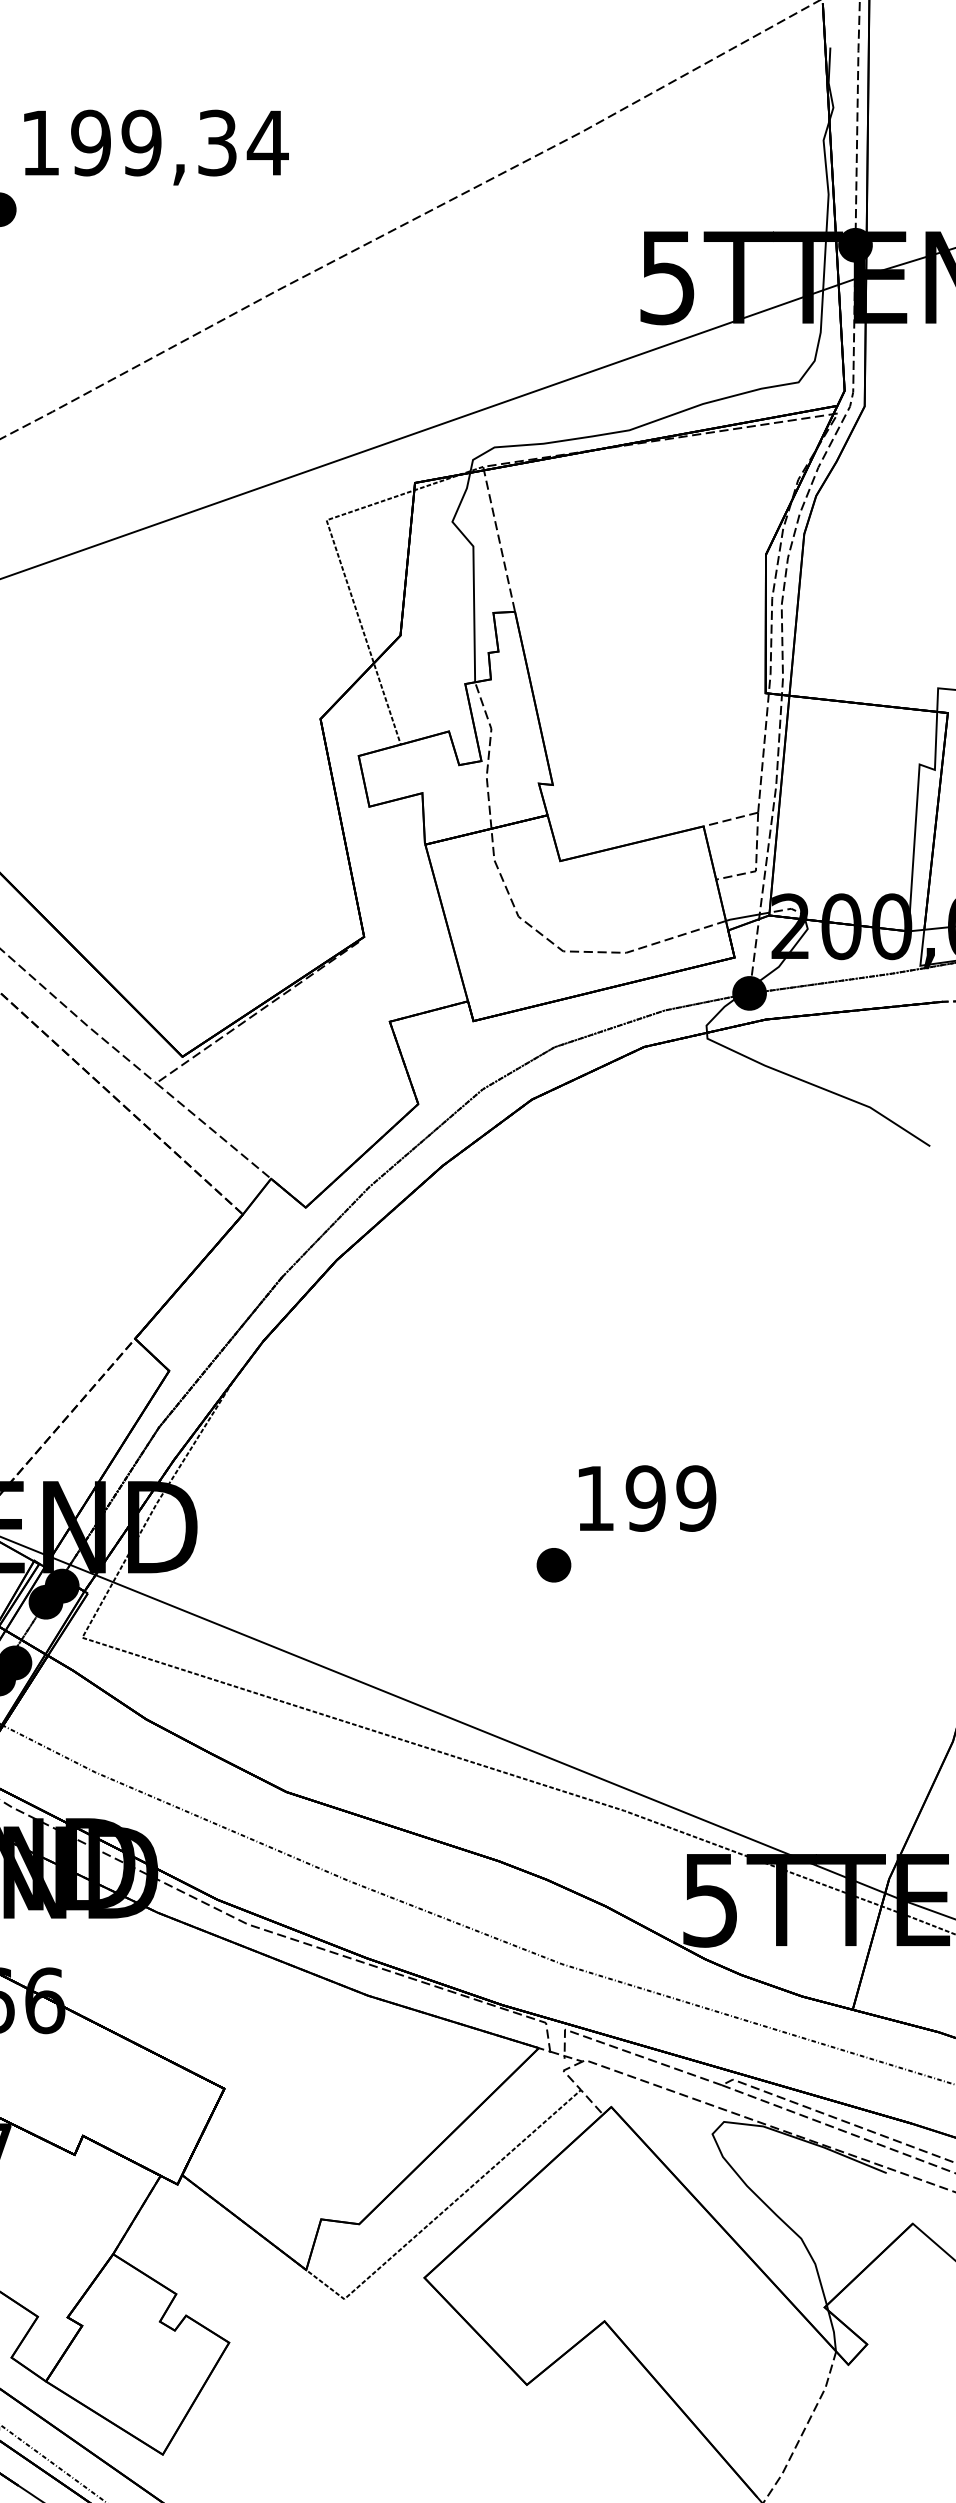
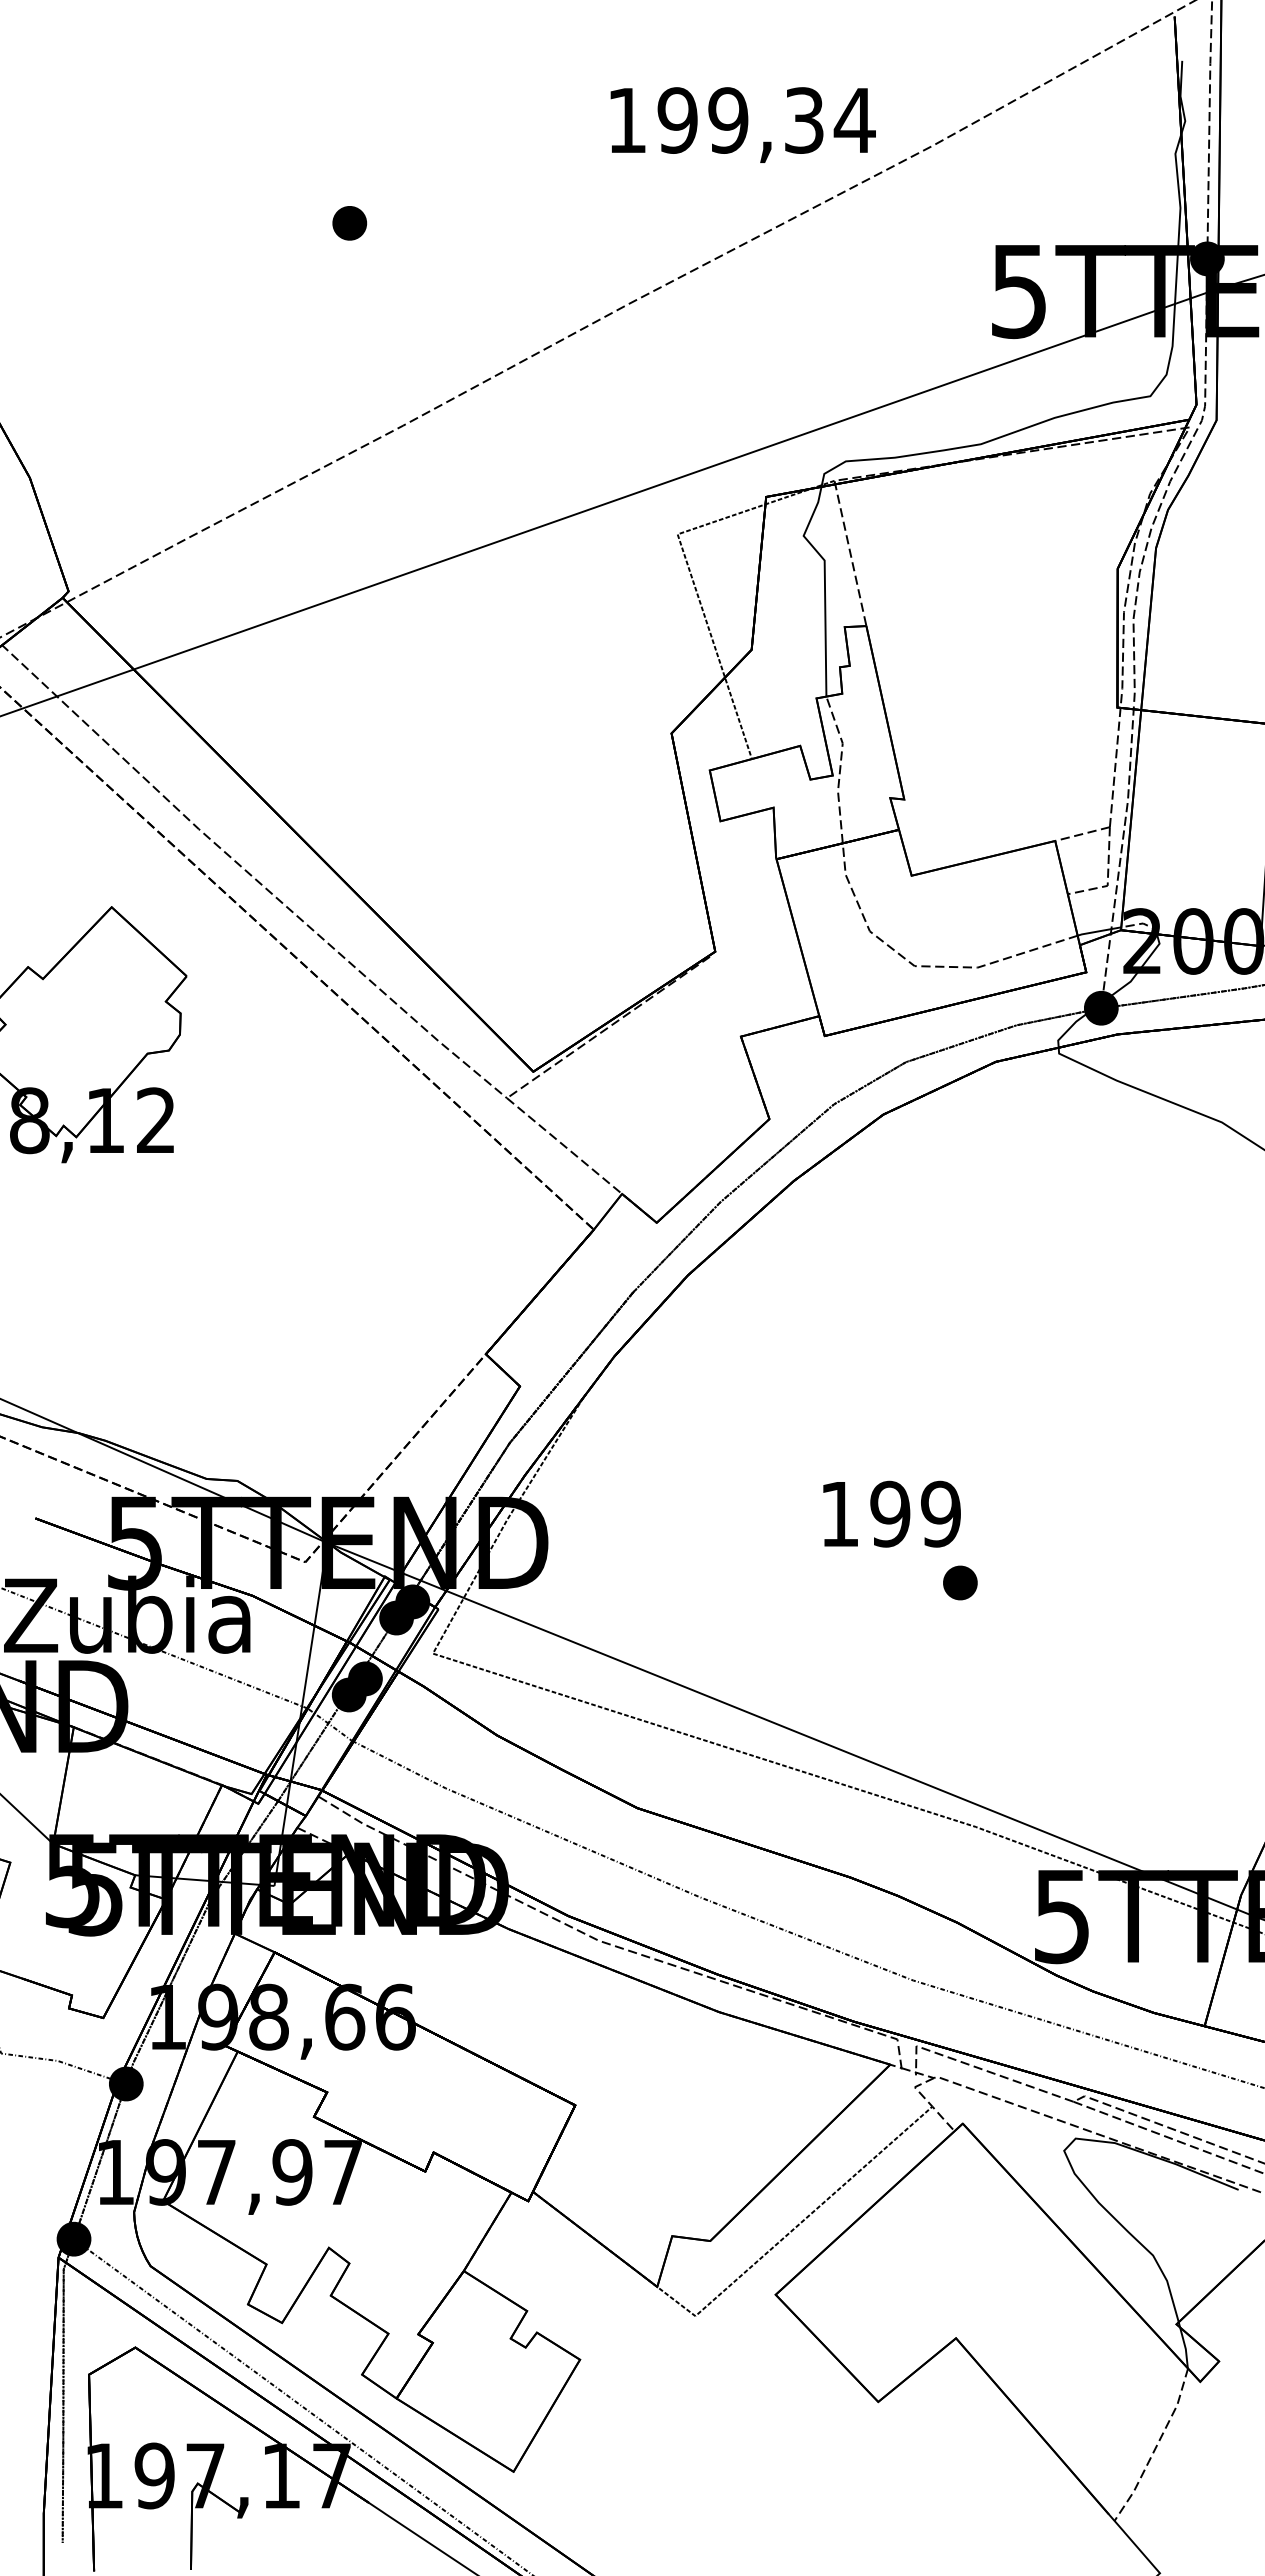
text: (155, 147) -> (742, 124), moved
text: (646, 1497) -> (891, 1513), moved
part: (554, 1564) -> (960, 1582), moved

